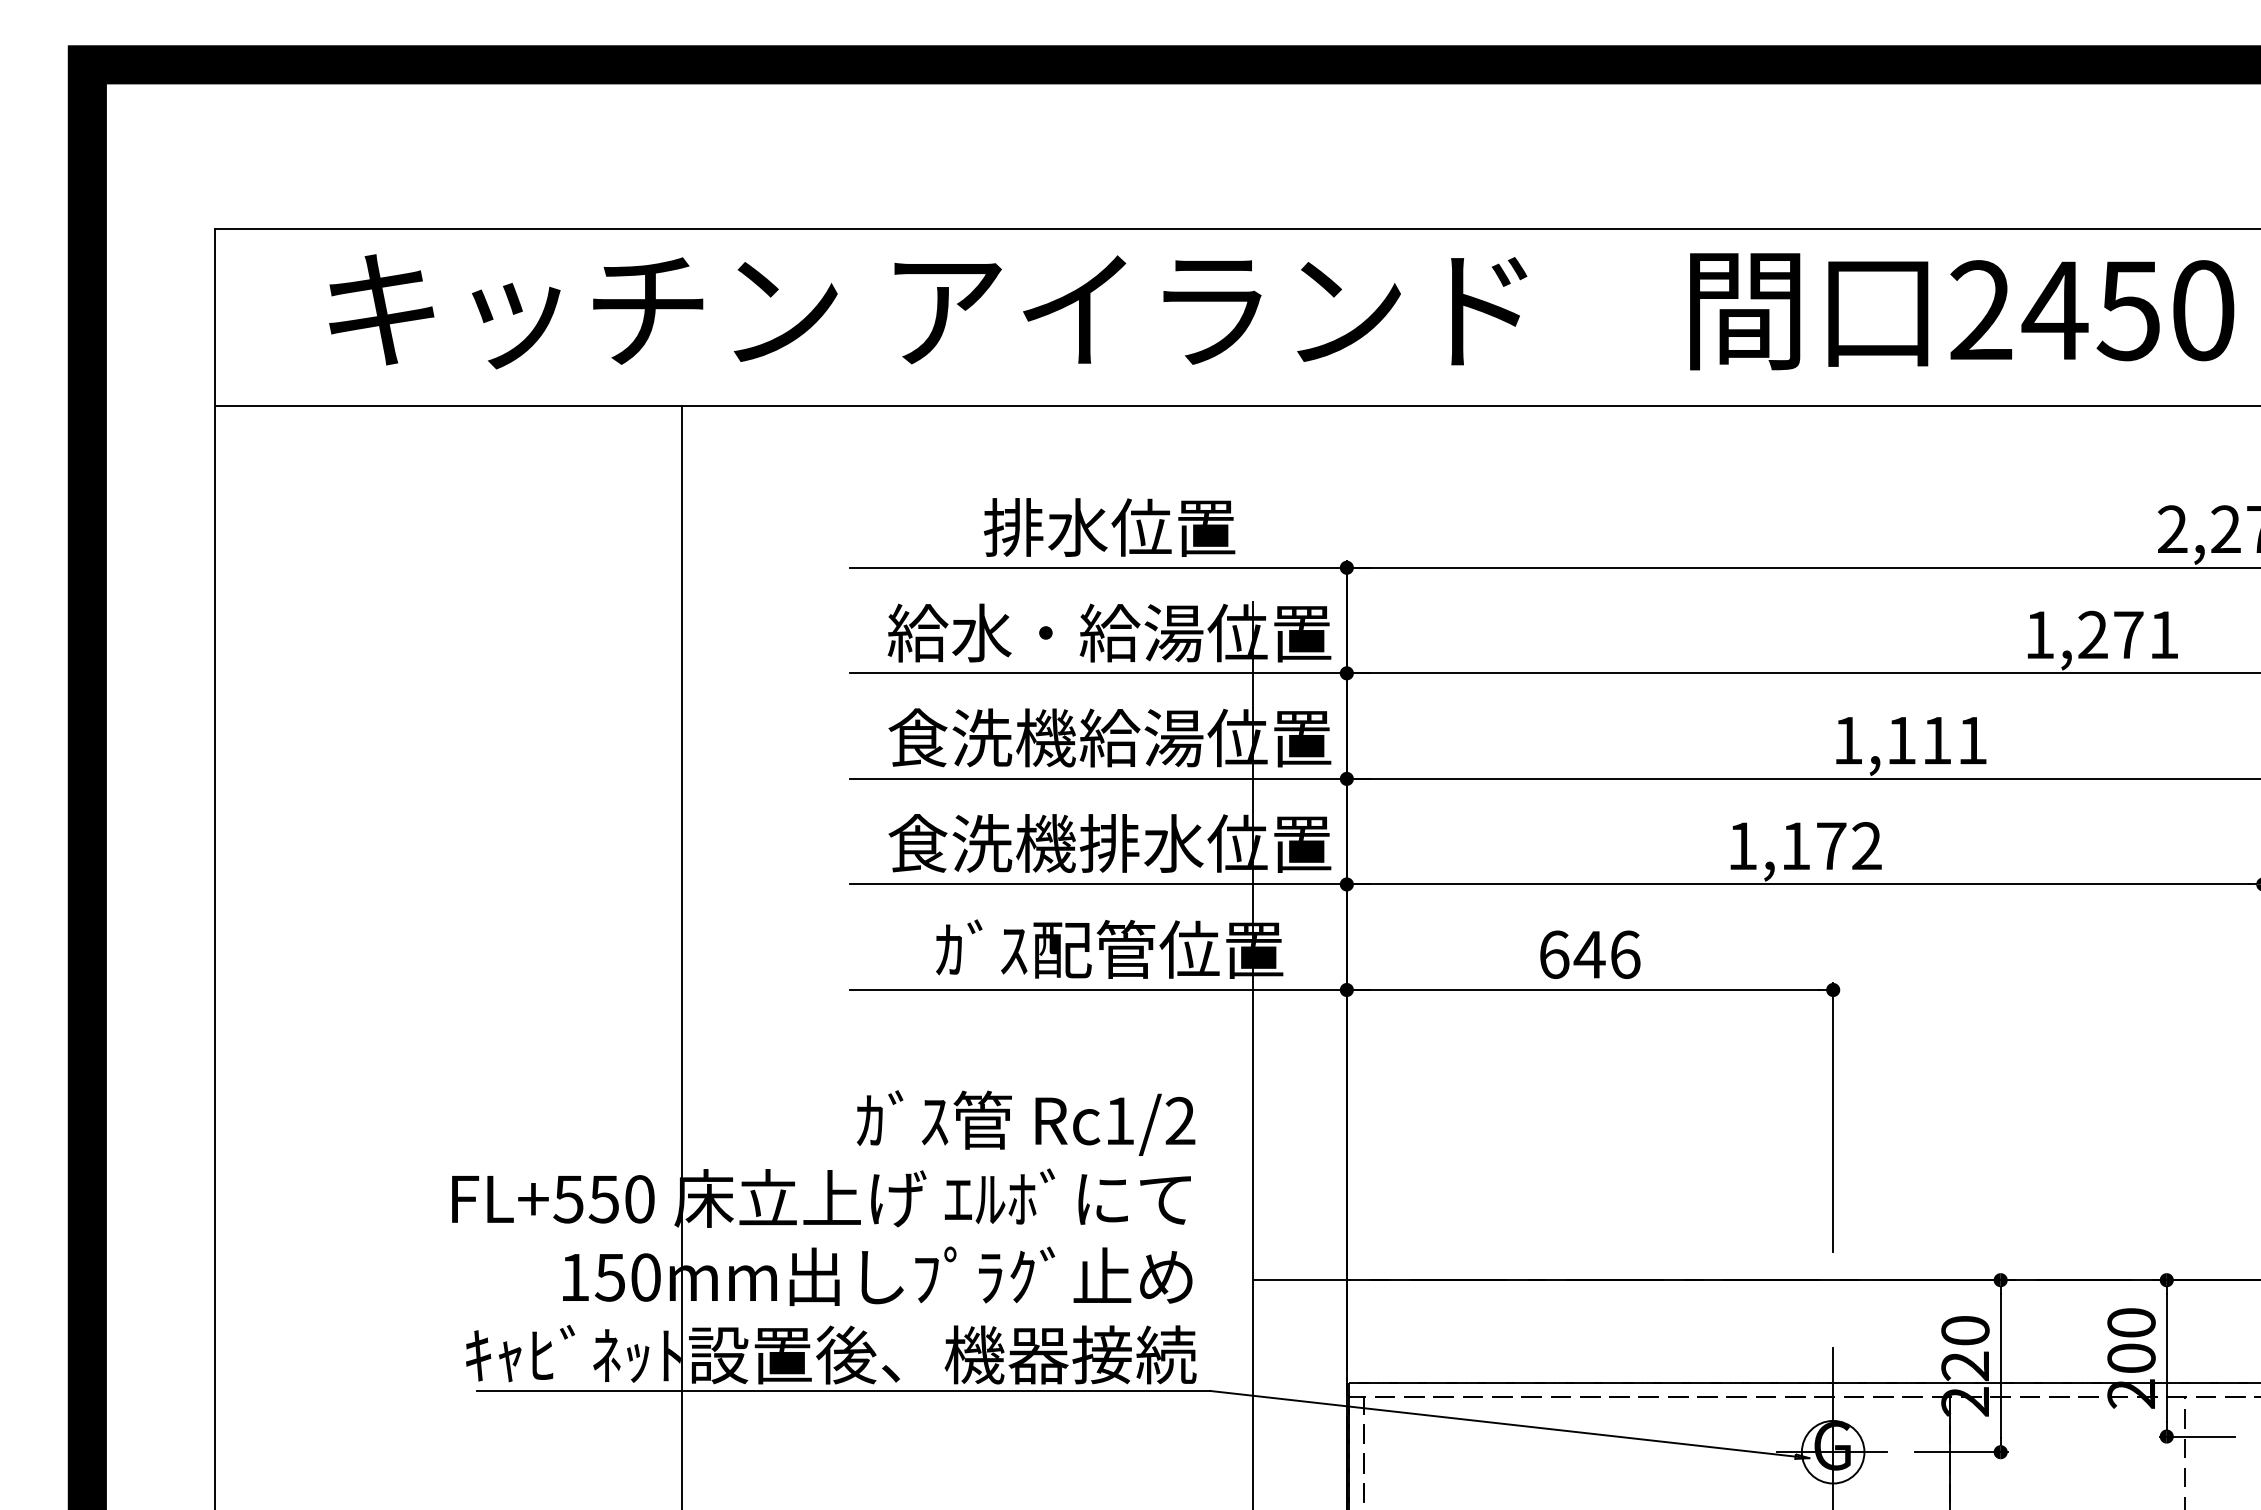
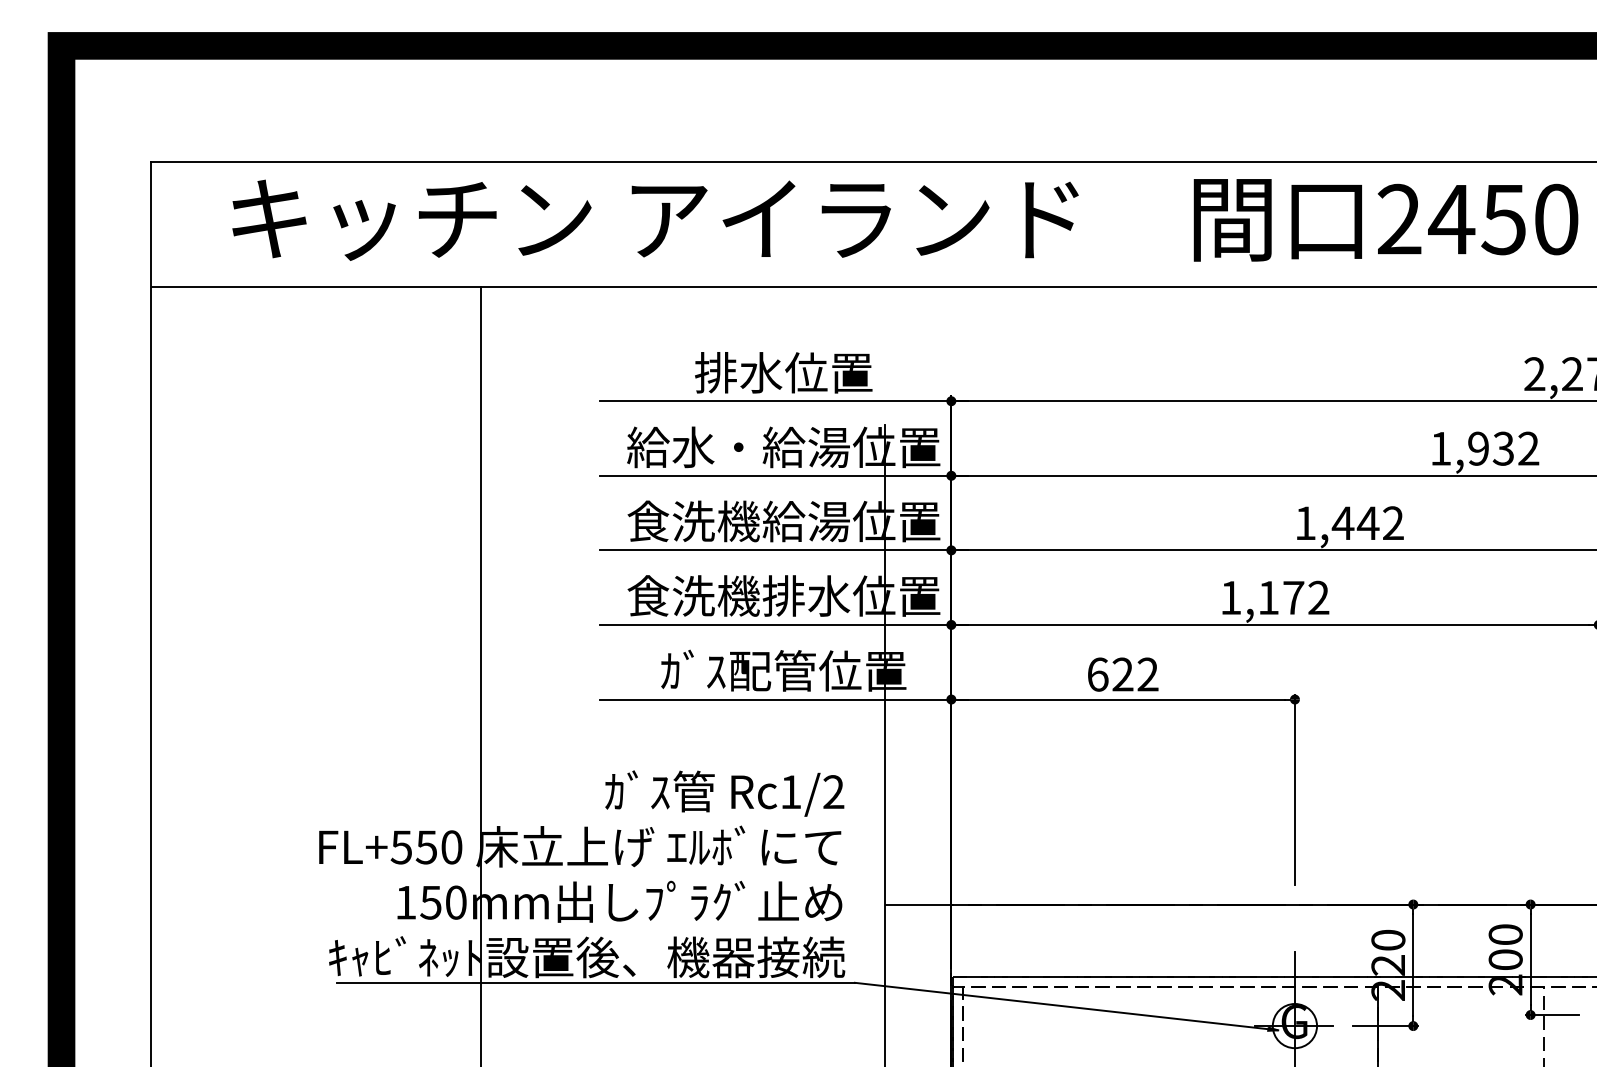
text: (2128, 634) -> (1503, 448), 1,271 -> 1,932
text: (1936, 740) -> (1367, 523), 1,111 -> 1,442
text: (1606, 954) -> (1134, 674), 646 -> 622

